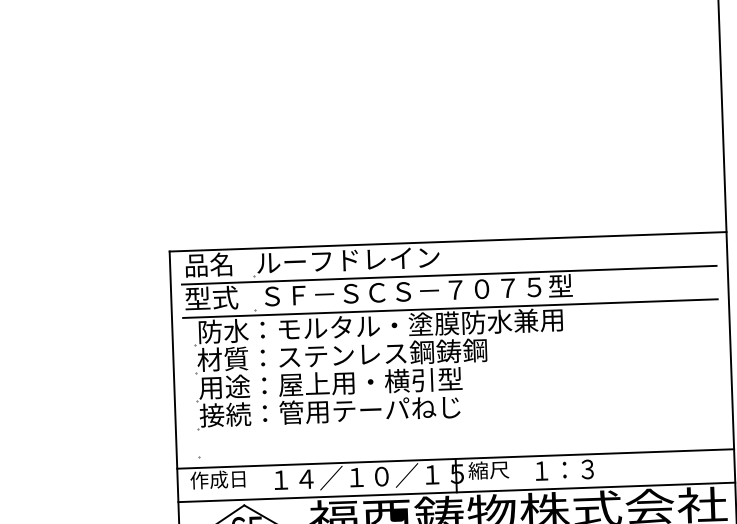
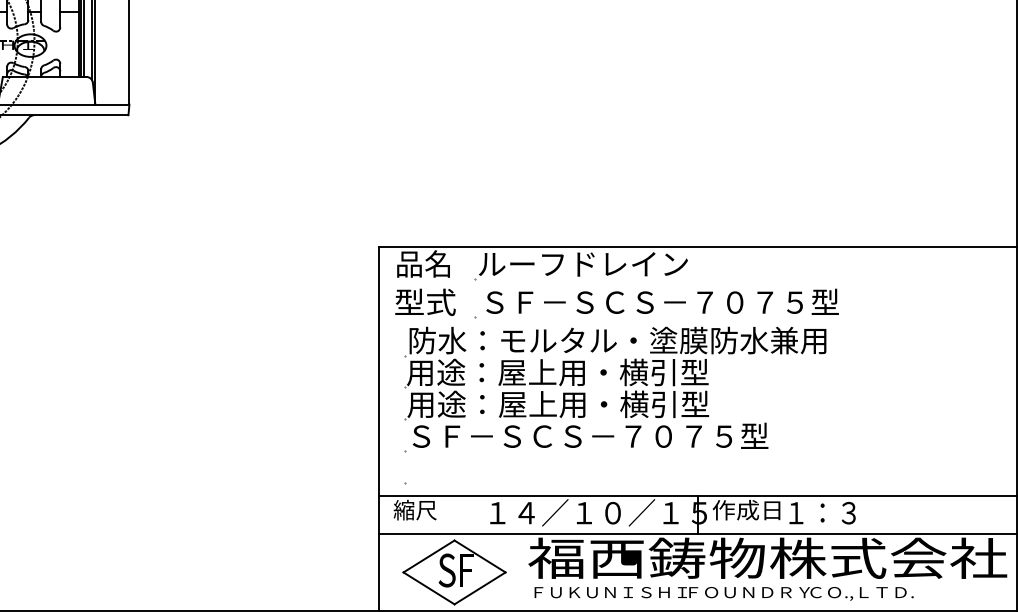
line: (449, 275) -> (698, 285), removed
line: (450, 308) -> (698, 323), removed
text: (342, 355) -> (572, 372), 材質：ステンレス鋼鋳鋼 -> 用途：屋上用・横引型
text: (357, 409) -> (587, 435), 接続：管用テーパねじ -> ＳＦ－ＳＣＳ－７０７５型
text: (498, 469) -> (746, 509), 縮尺 -> 作成日
text: (217, 479) -> (424, 509), 作成日 -> 縮尺

